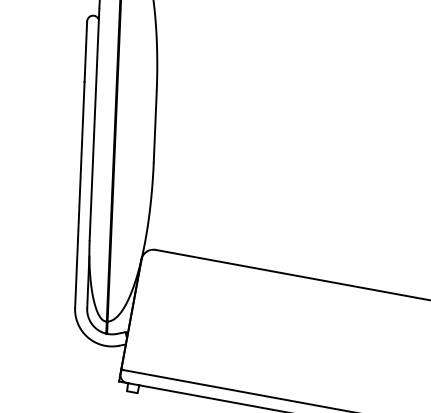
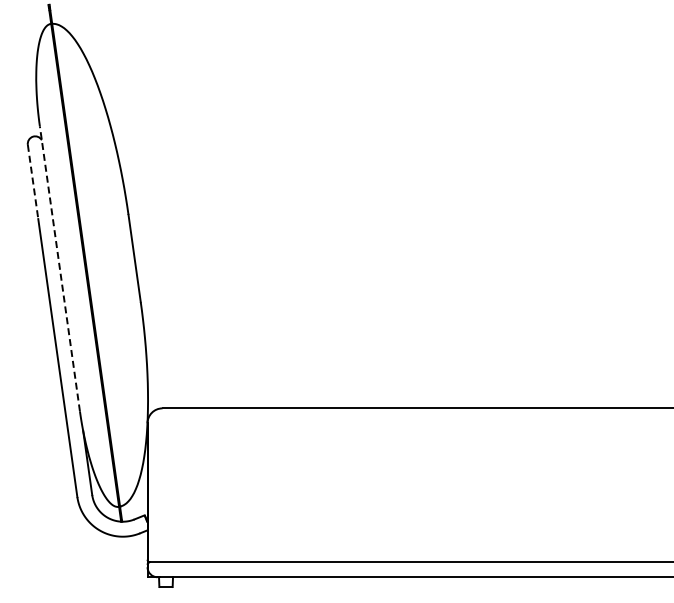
line: (86, 52) -> (33, 182), solid -> dashed
line: (94, 124) -> (59, 268), solid -> dashed

